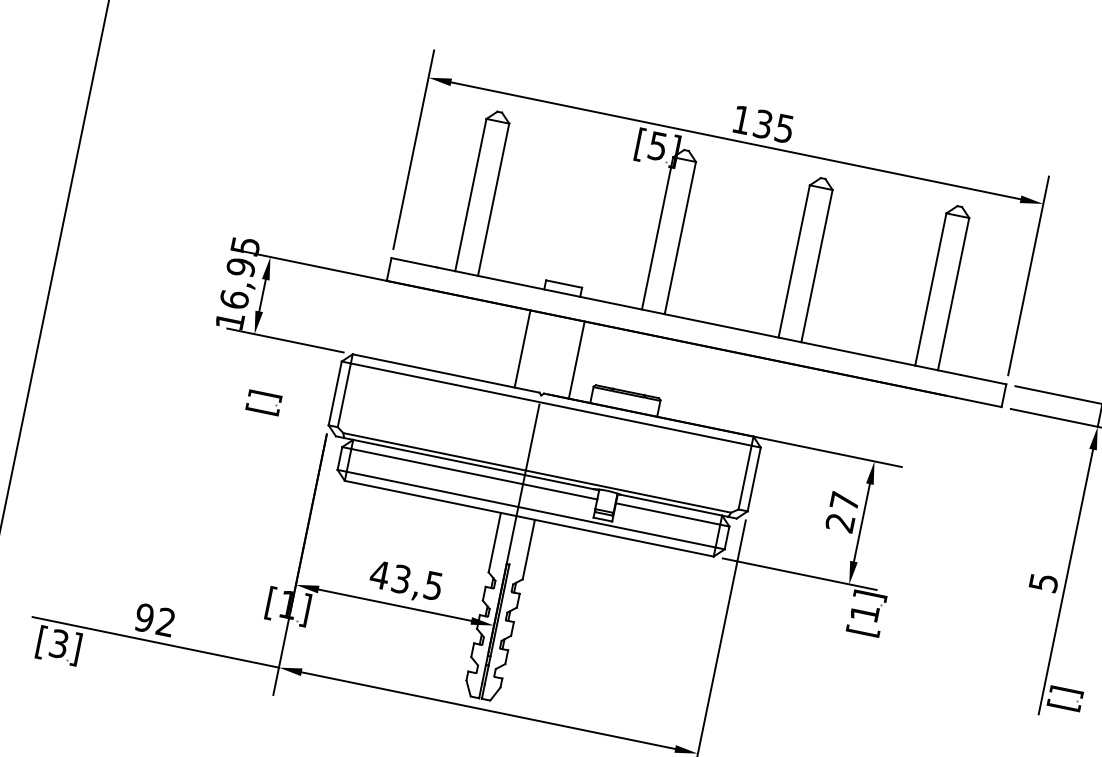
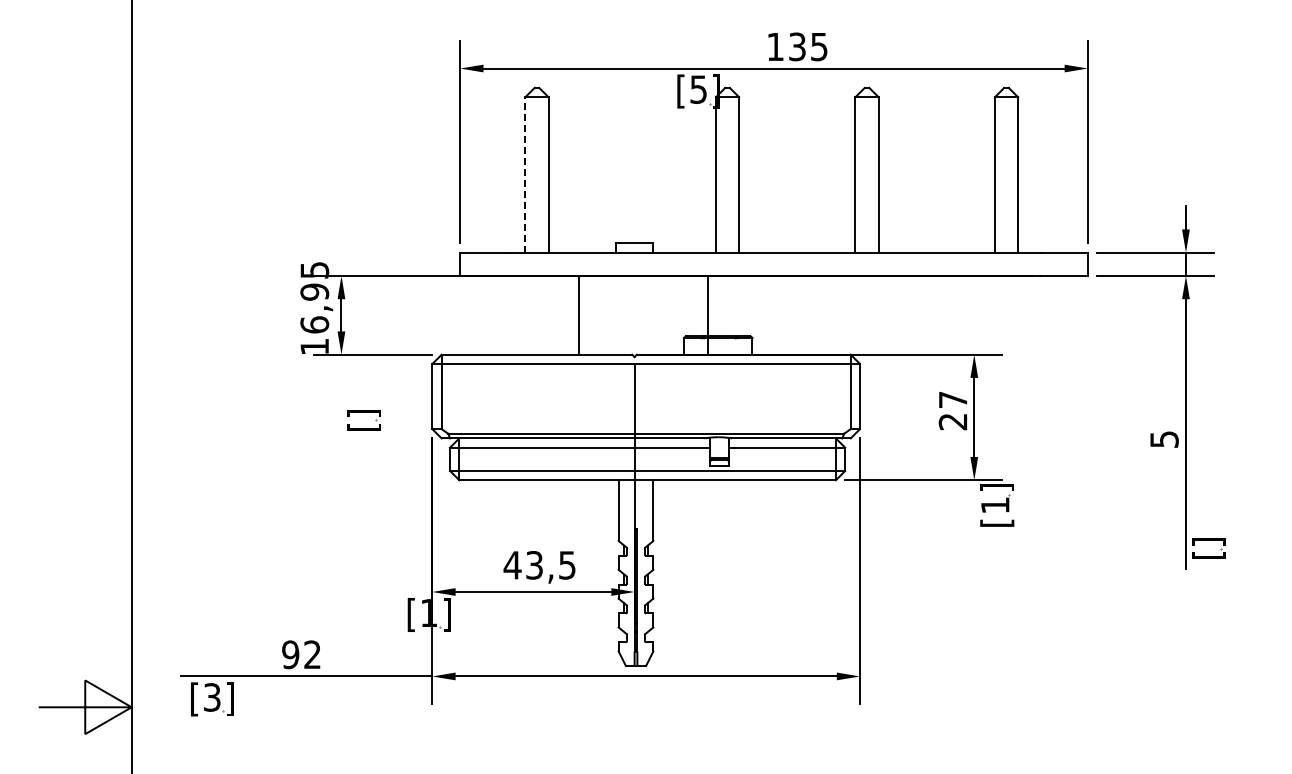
line: (471, 194) -> (525, 174), solid -> dashed
line: (522, 348) -> (578, 314), moved
line: (577, 359) -> (708, 314), moved

